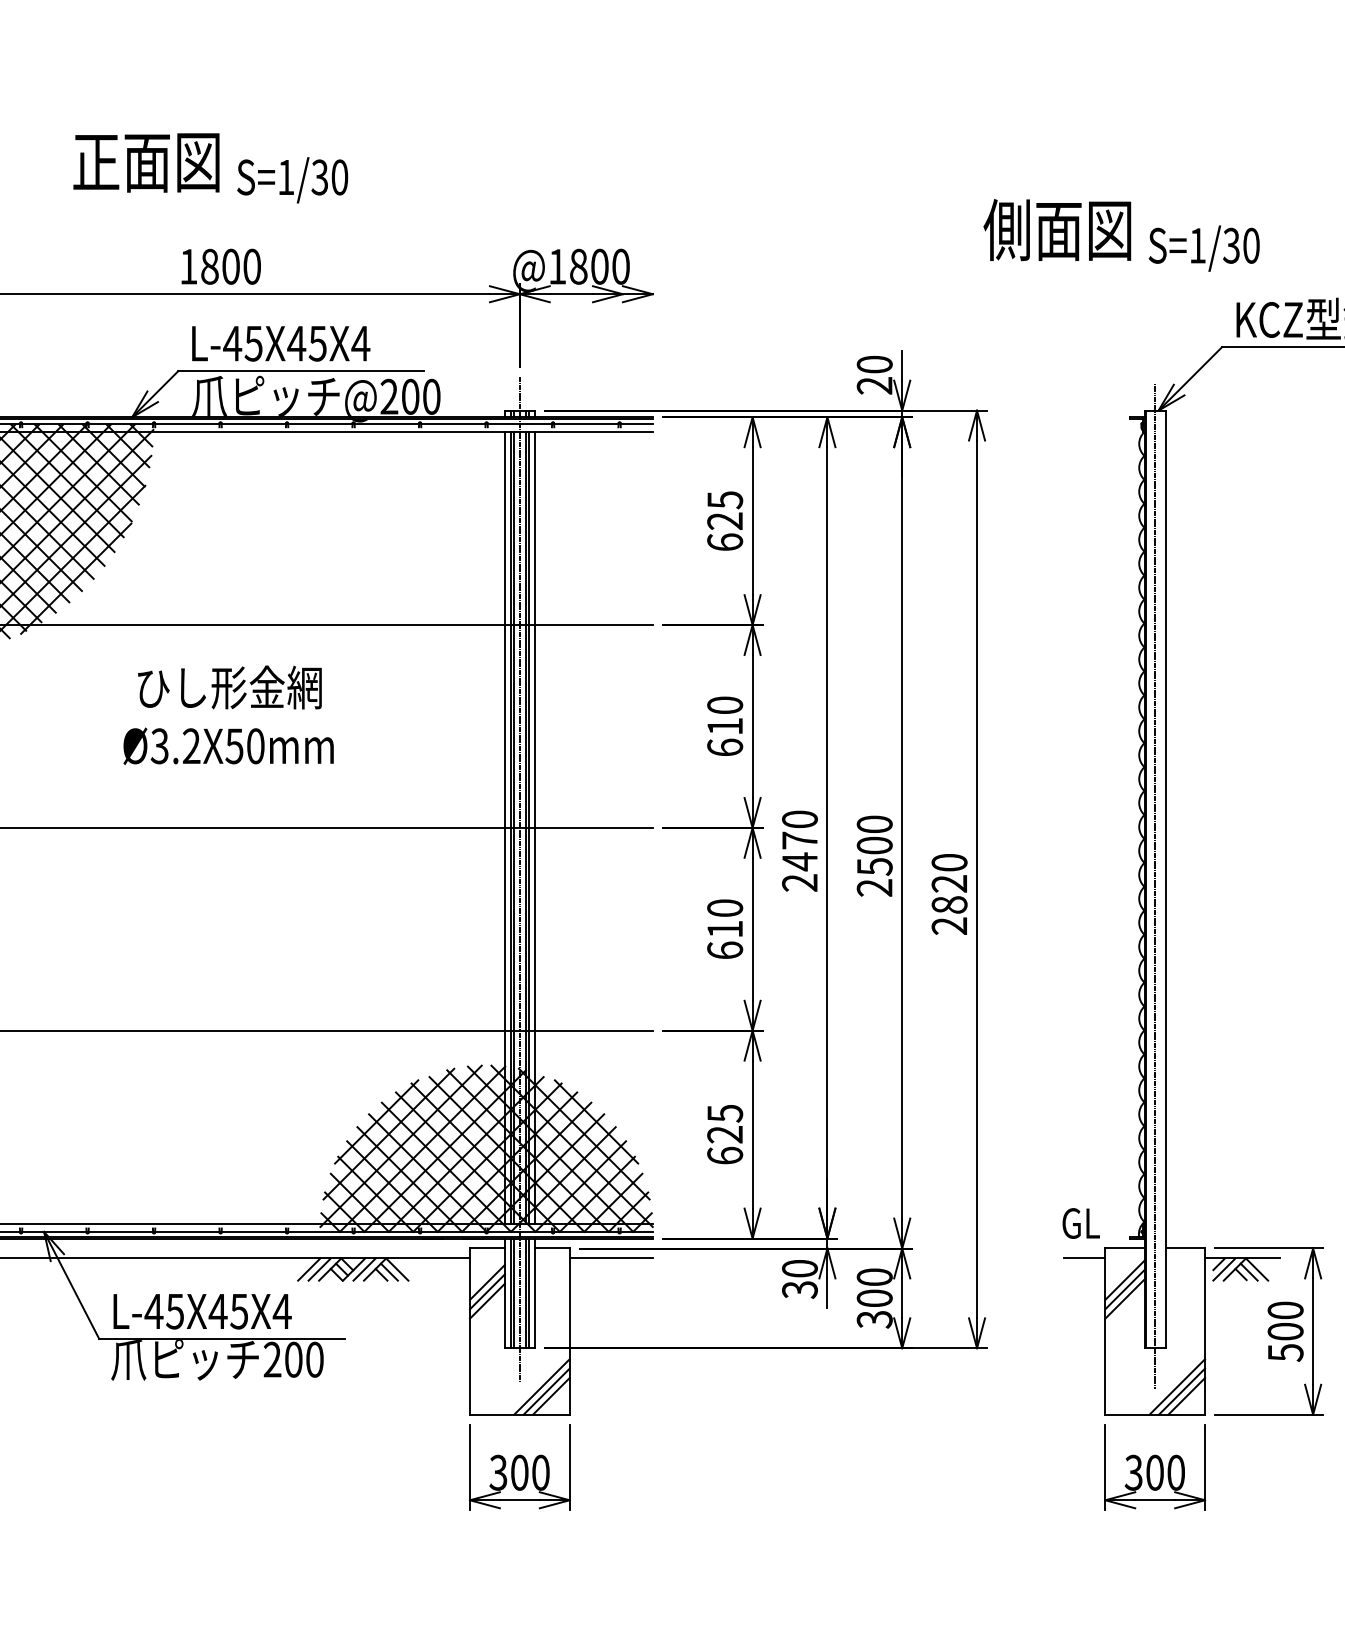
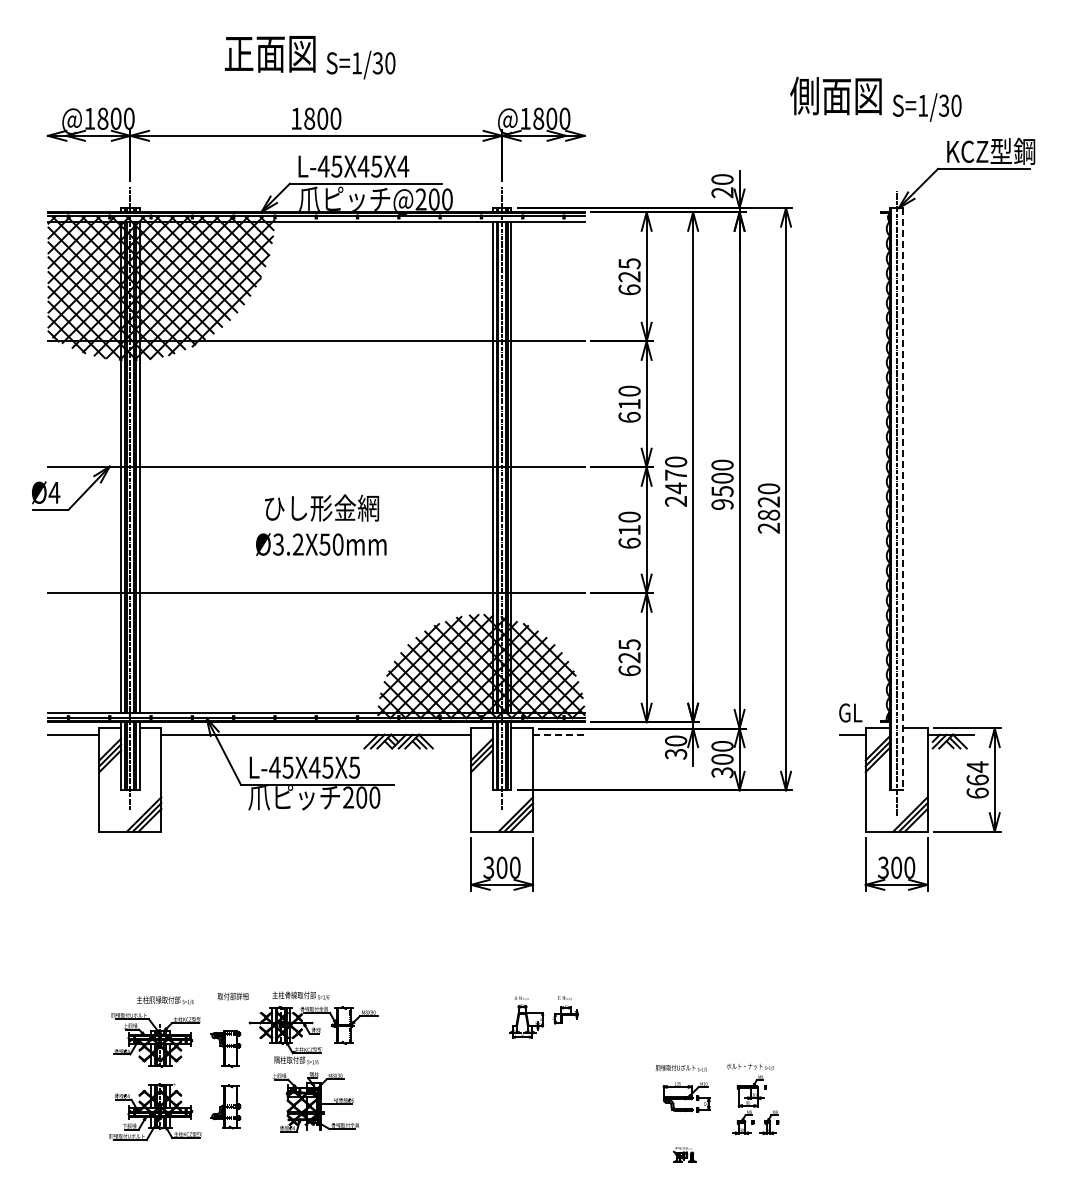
text: (229, 713) -> (321, 524), moved
line: (1166, 879) -> (903, 499), solid -> dashed
text: (874, 887) -> (722, 504), 2500 -> 9500
line: (610, 1258) -> (558, 734), solid -> dashed
text: (282, 1311) -> (354, 767), L-45X45X4 -> L-45X45X5
text: (1285, 1330) -> (977, 779), 500 -> 664

